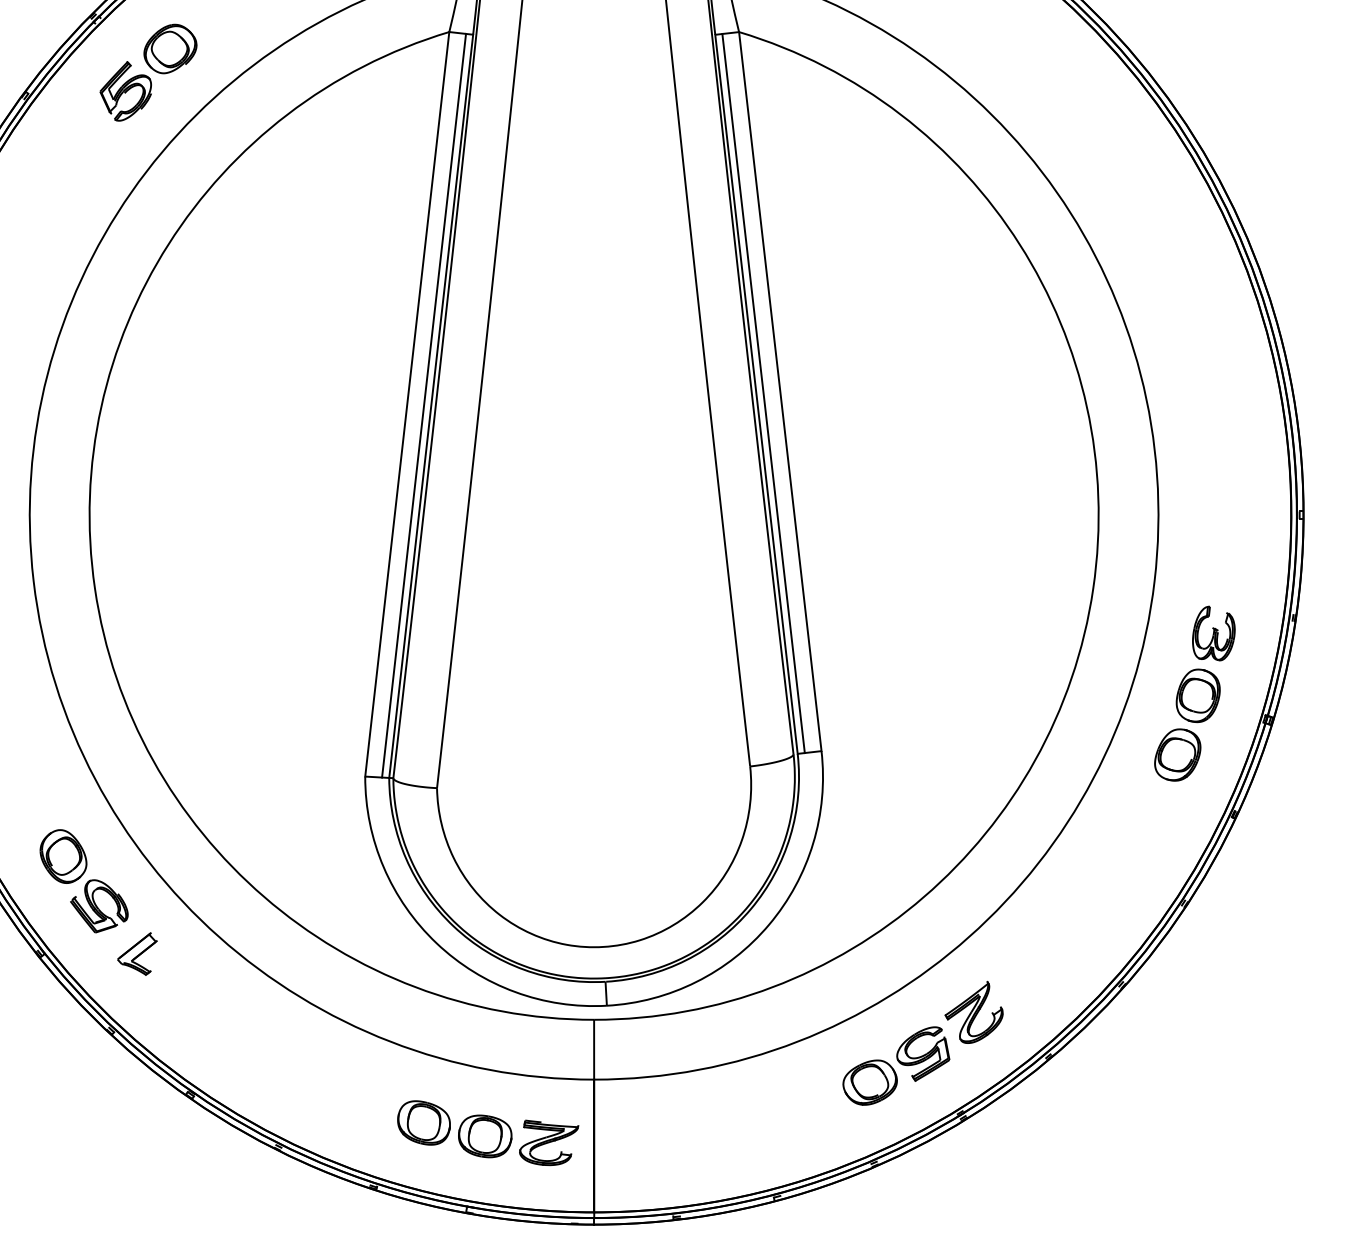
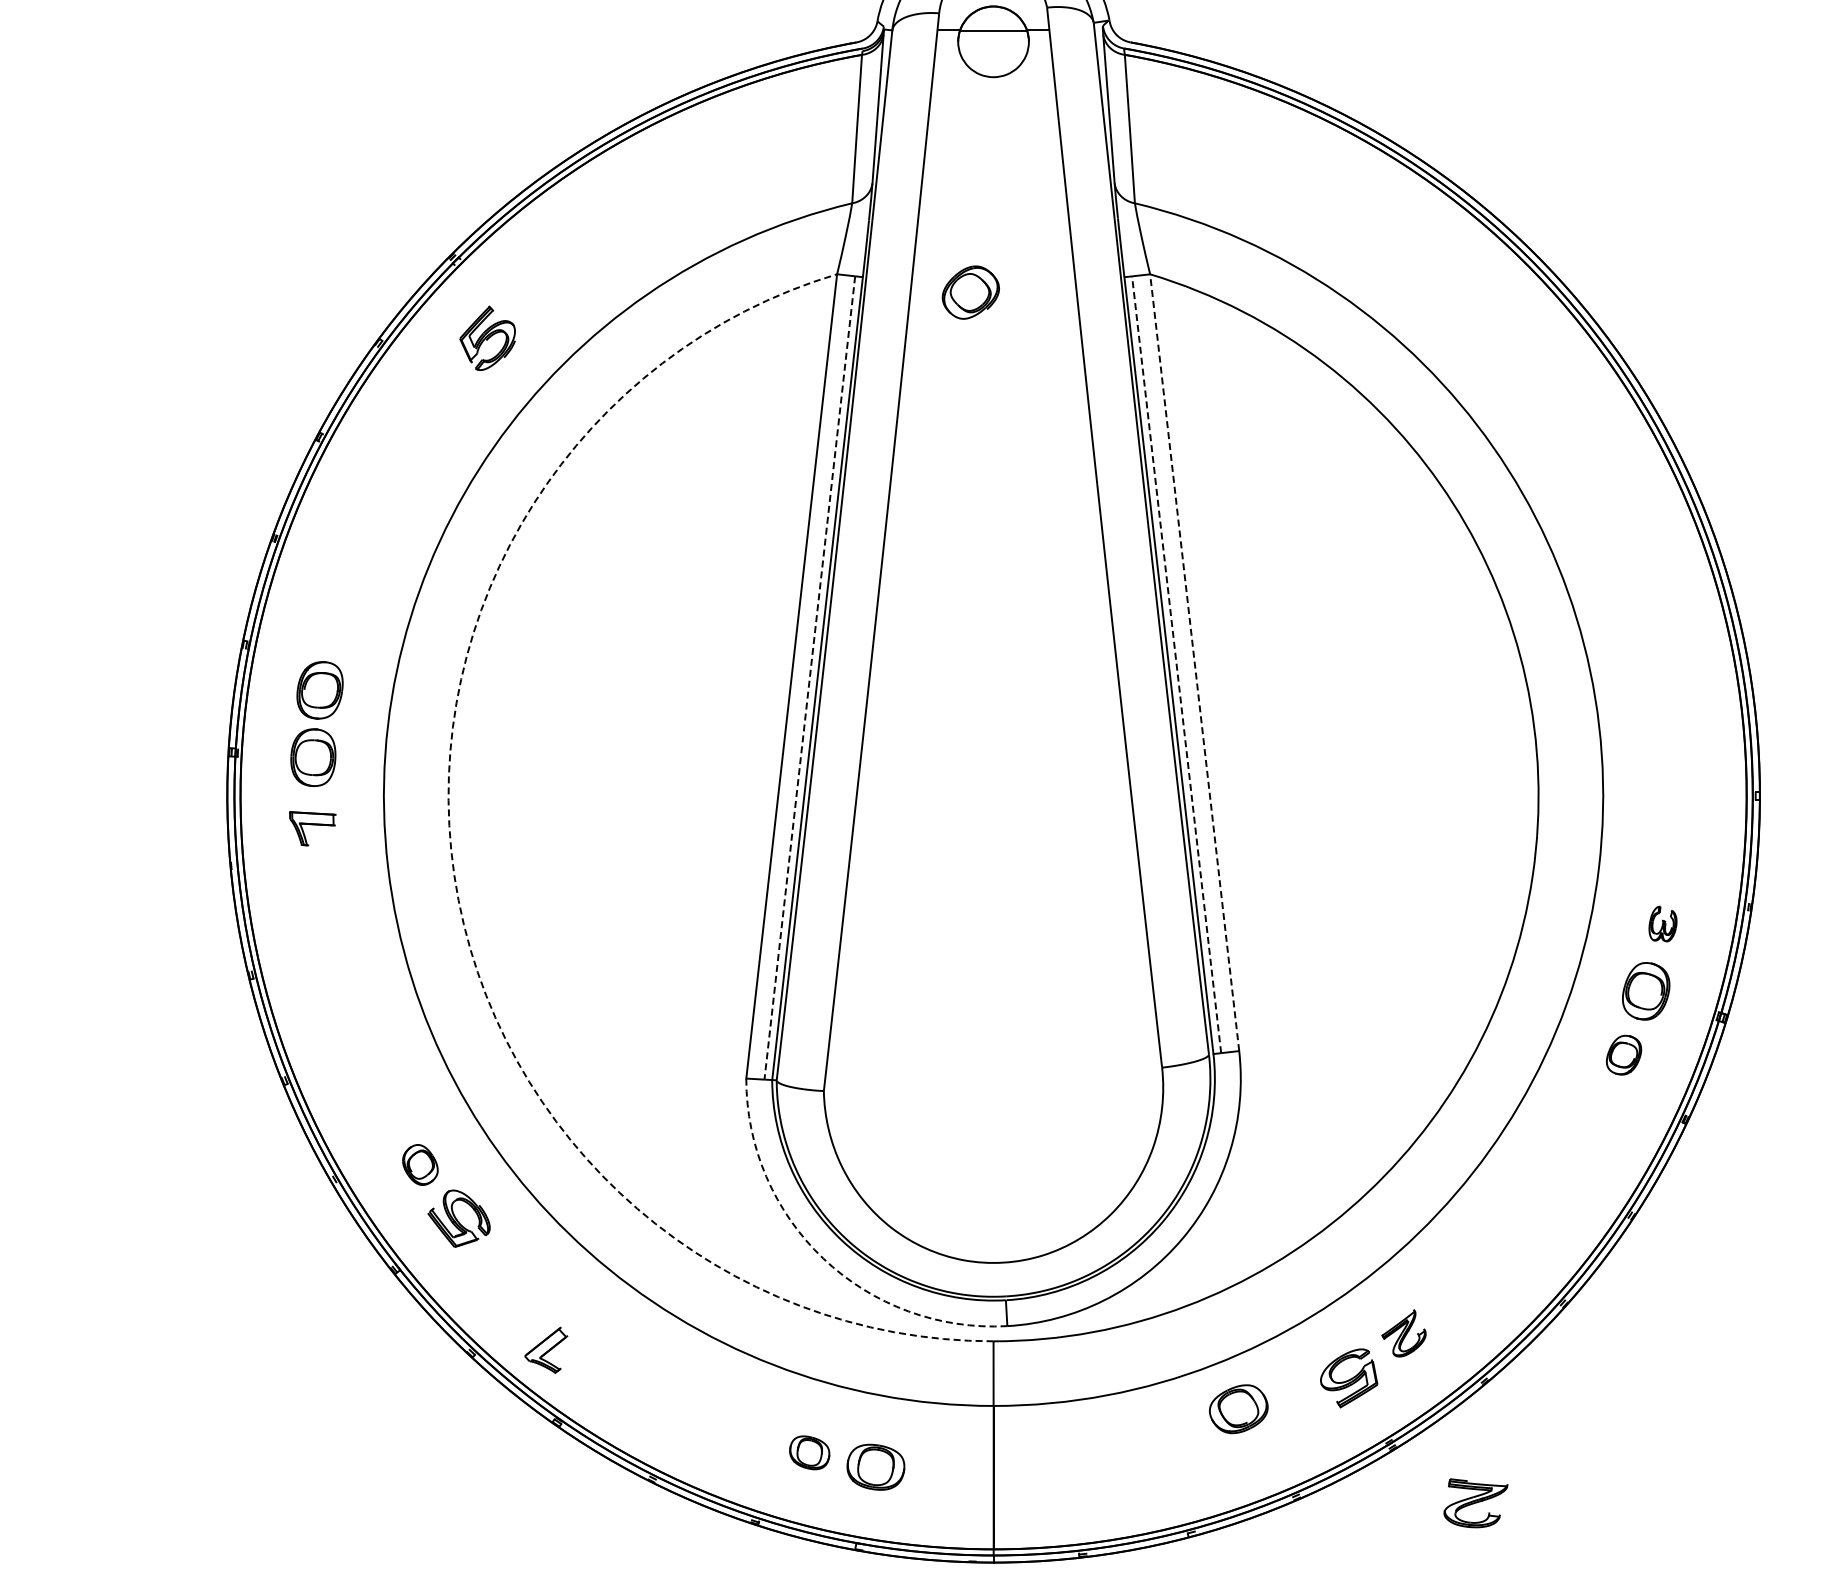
part: (170, 48) -> (970, 292), moved
line: (780, 391) -> (1194, 662), solid -> dashed
line: (763, 393) -> (1176, 664), solid -> dashed
line: (423, 406) -> (809, 678), solid -> dashed
arc: (95, 588) -> (454, 875), solid -> dashed
part: (1213, 633) -> (1662, 923), size x0.6
part: (1177, 754) -> (1623, 1054), size x0.7
part: (63, 856) -> (420, 1164), size x0.7
arc: (436, 943) -> (823, 1258), solid -> dashed
part: (137, 953) -> (546, 1349), moved
part: (973, 1012) -> (1403, 1333), size x0.7
part: (869, 1082) -> (1238, 1409), moved
part: (423, 1122) -> (809, 1452), size x0.7
part: (548, 1143) -> (1475, 1503), moved

